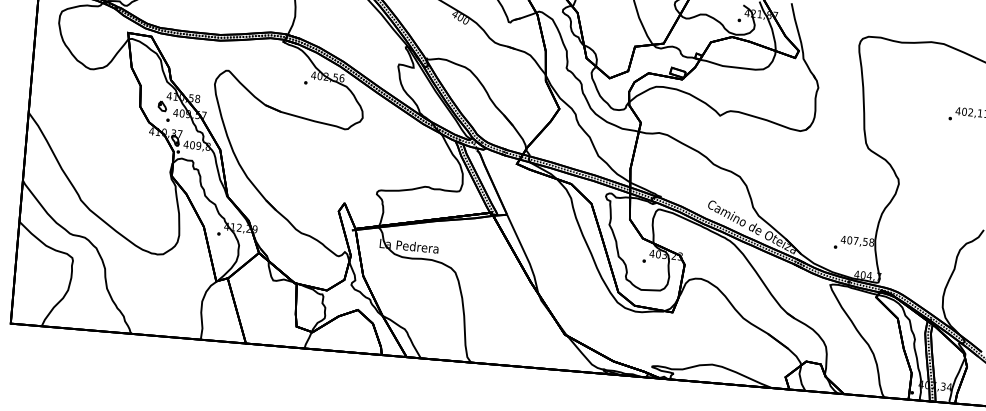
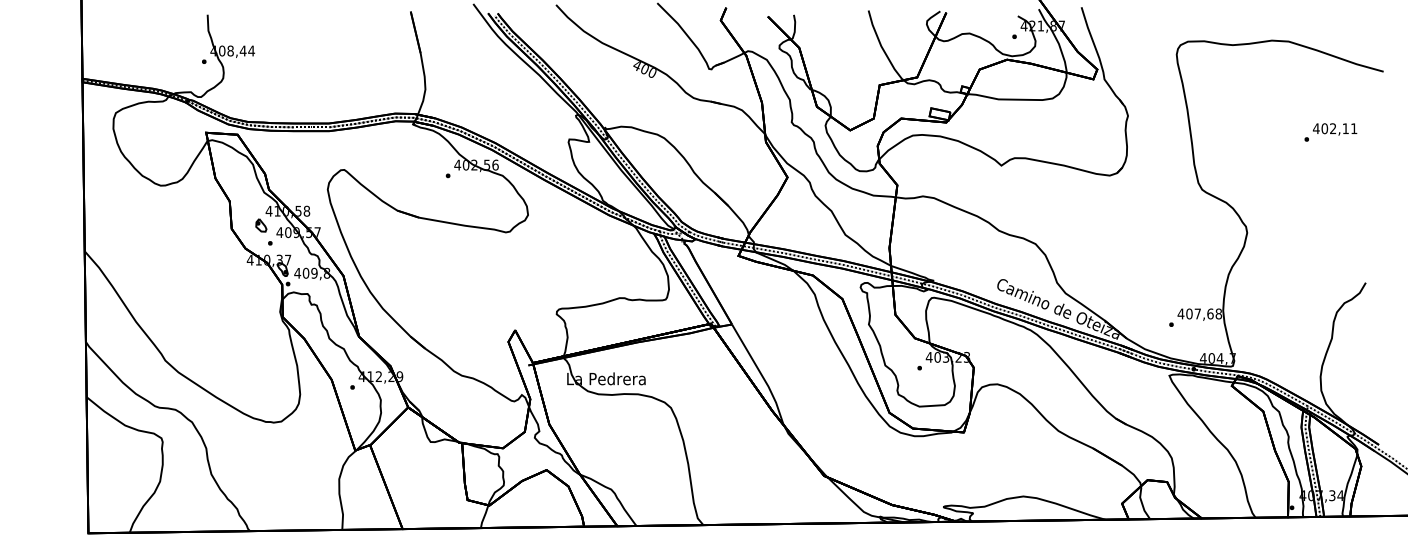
text: (865, 241) -> (1210, 313), 407,58 -> 407,68

